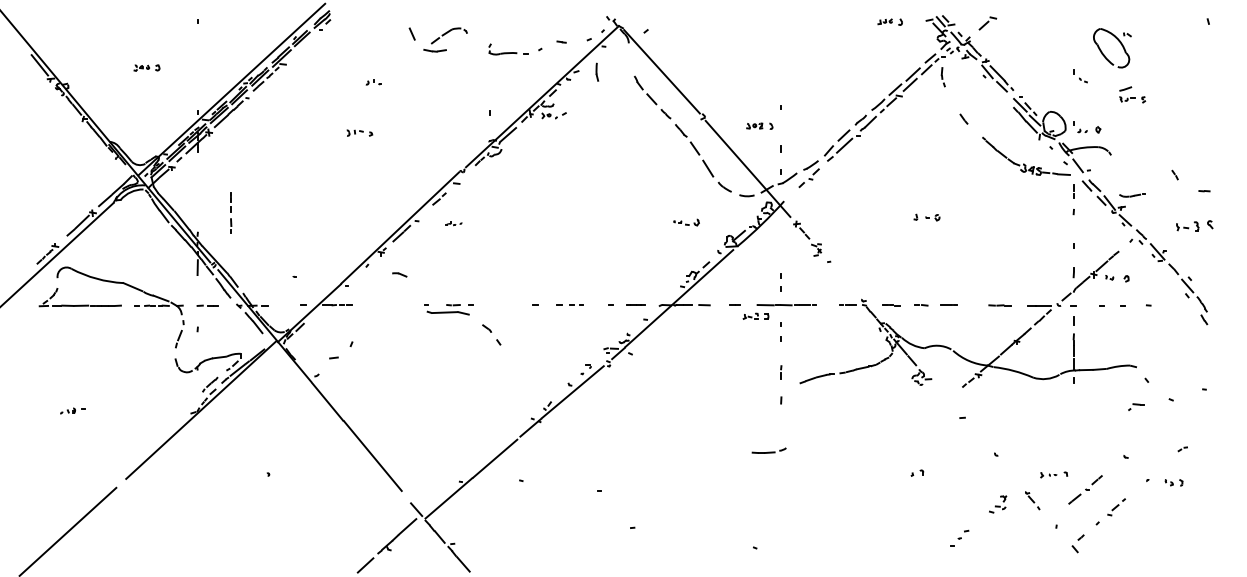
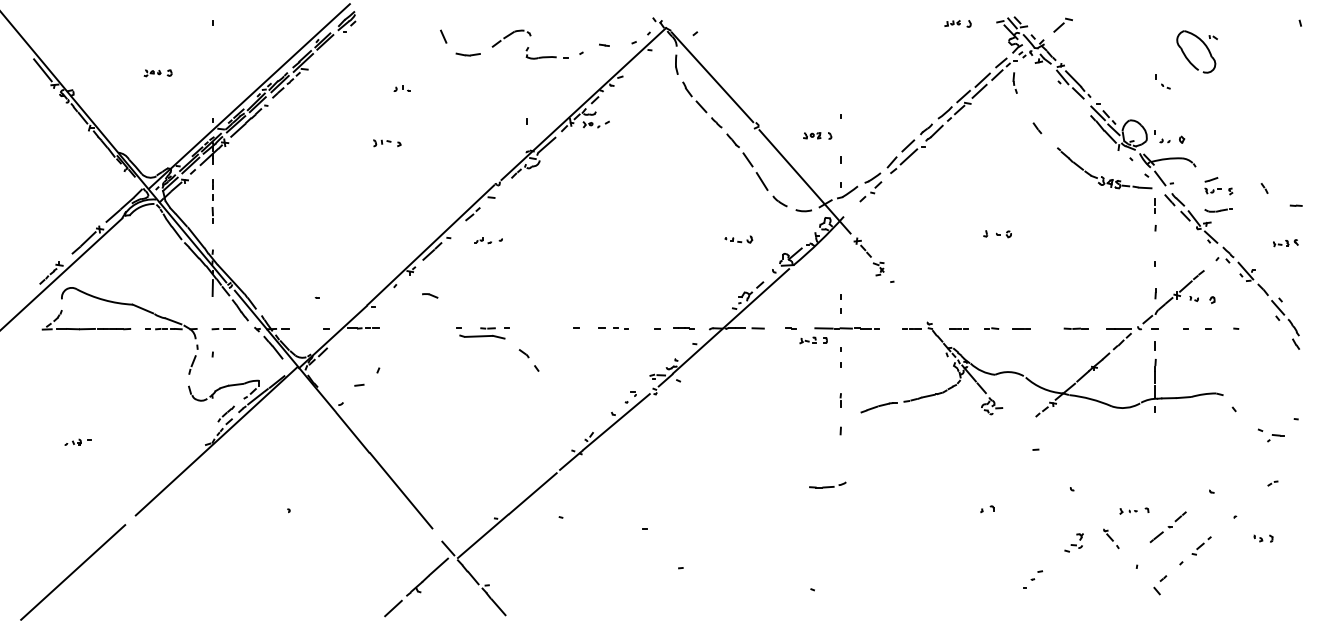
part: (449, 35) -> (511, 38), moved
line: (597, 71) -> (676, 64), moved
part: (1132, 95) -> (1218, 186), moved
part: (230, 213) -> (212, 201), moved
part: (453, 223) -> (488, 240), size x1.67
part: (1194, 226) -> (1285, 243), size x0.62
part: (1135, 407) -> (1275, 438), moved
part: (1174, 482) -> (1263, 538), moved

